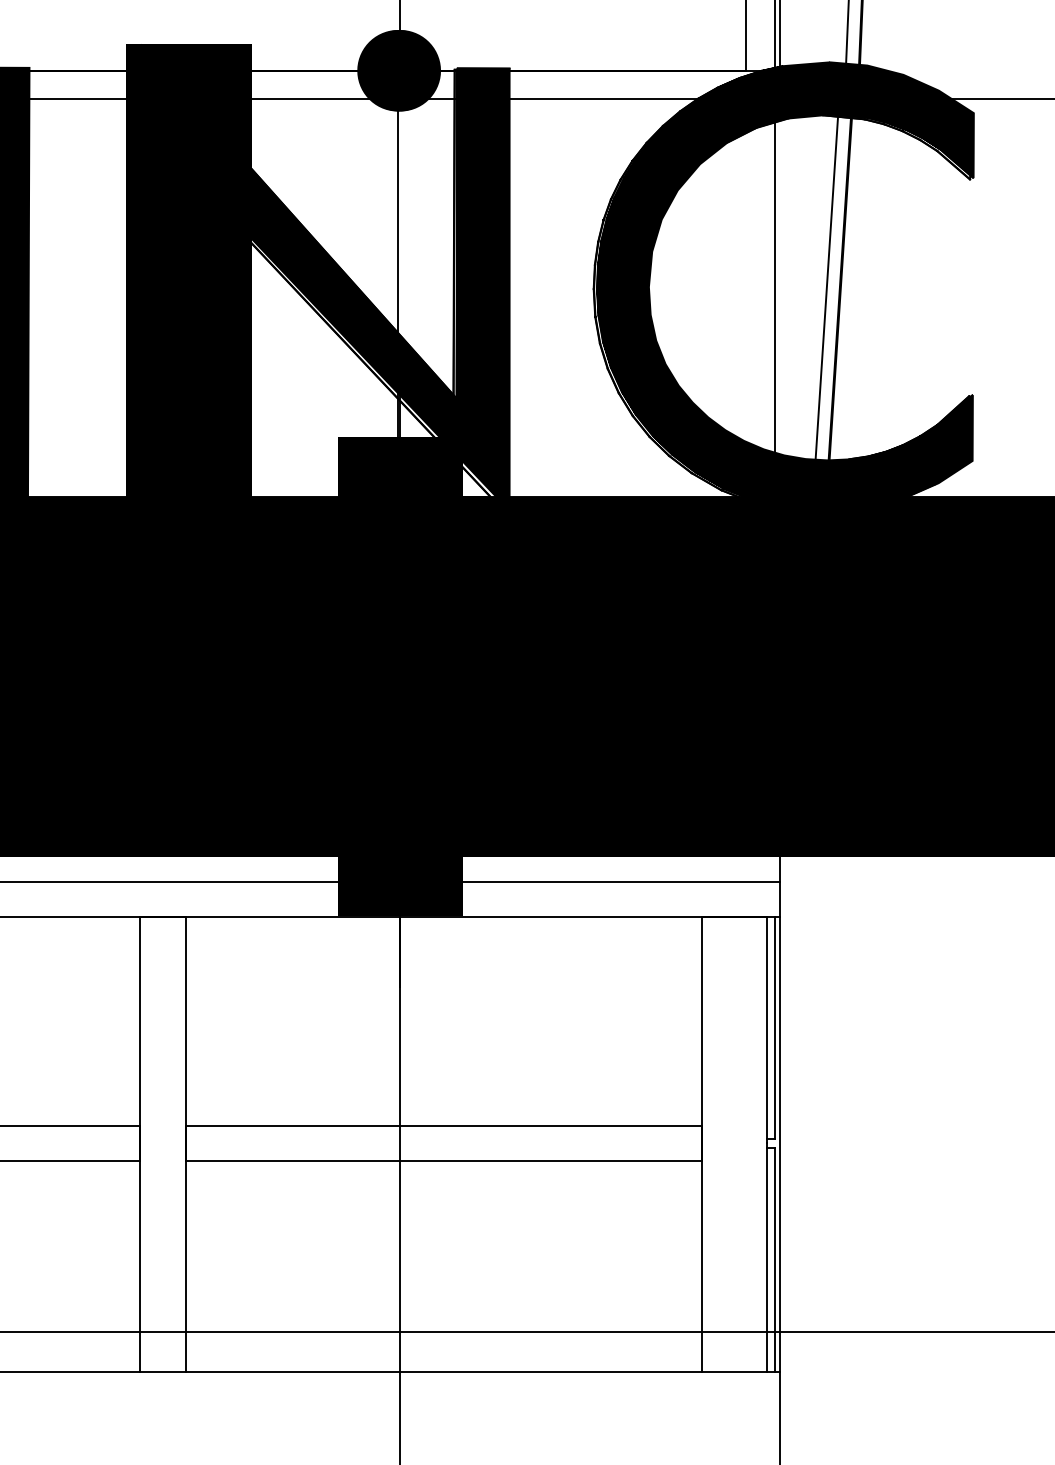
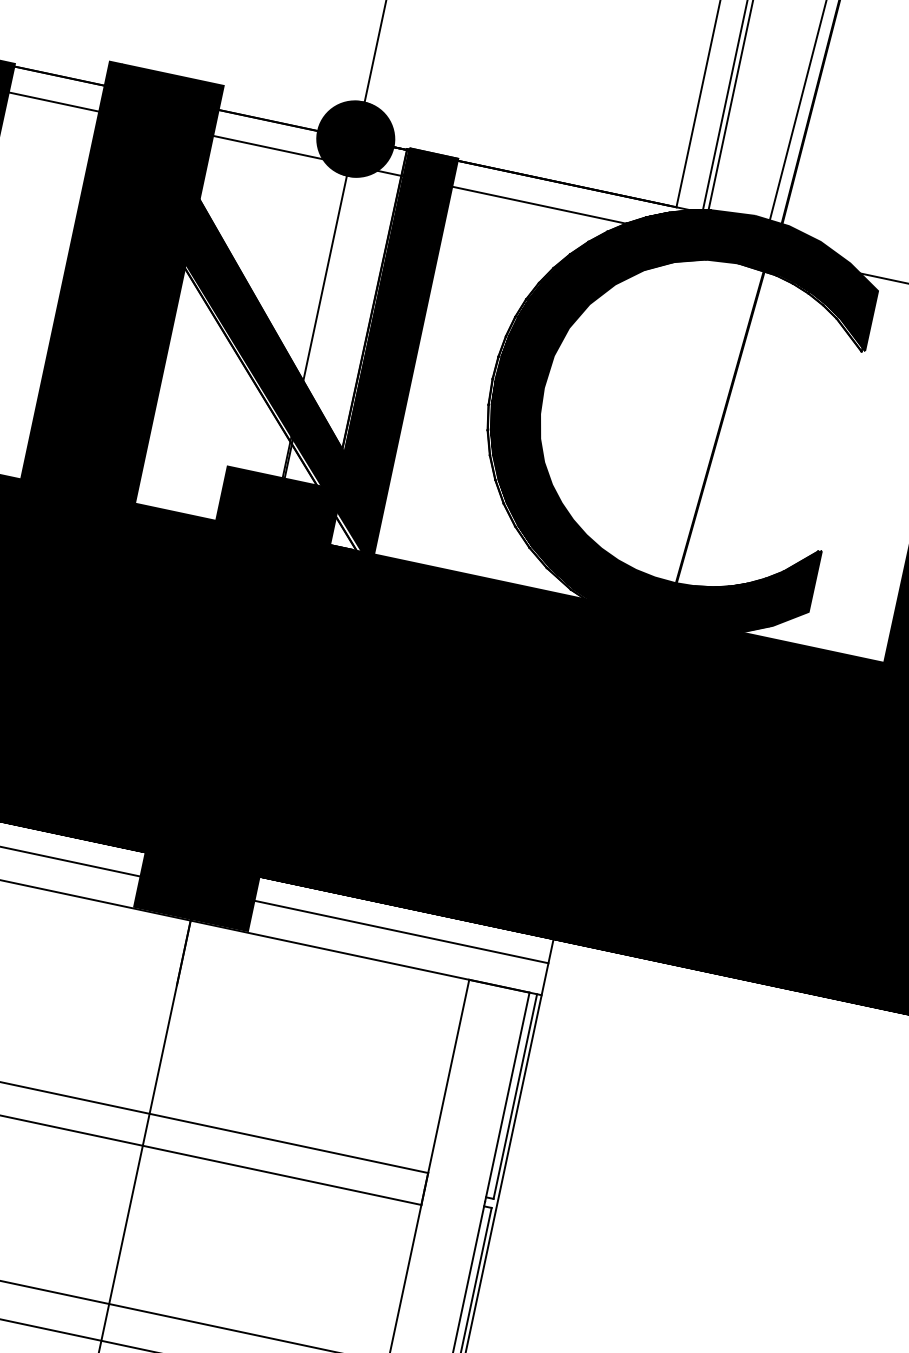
line: (774, 288) -> (659, 413), removed
line: (826, 288) -> (707, 424), removed

